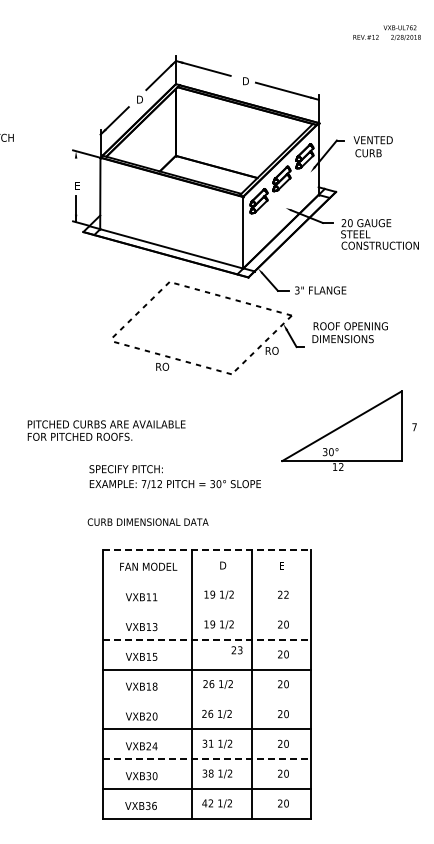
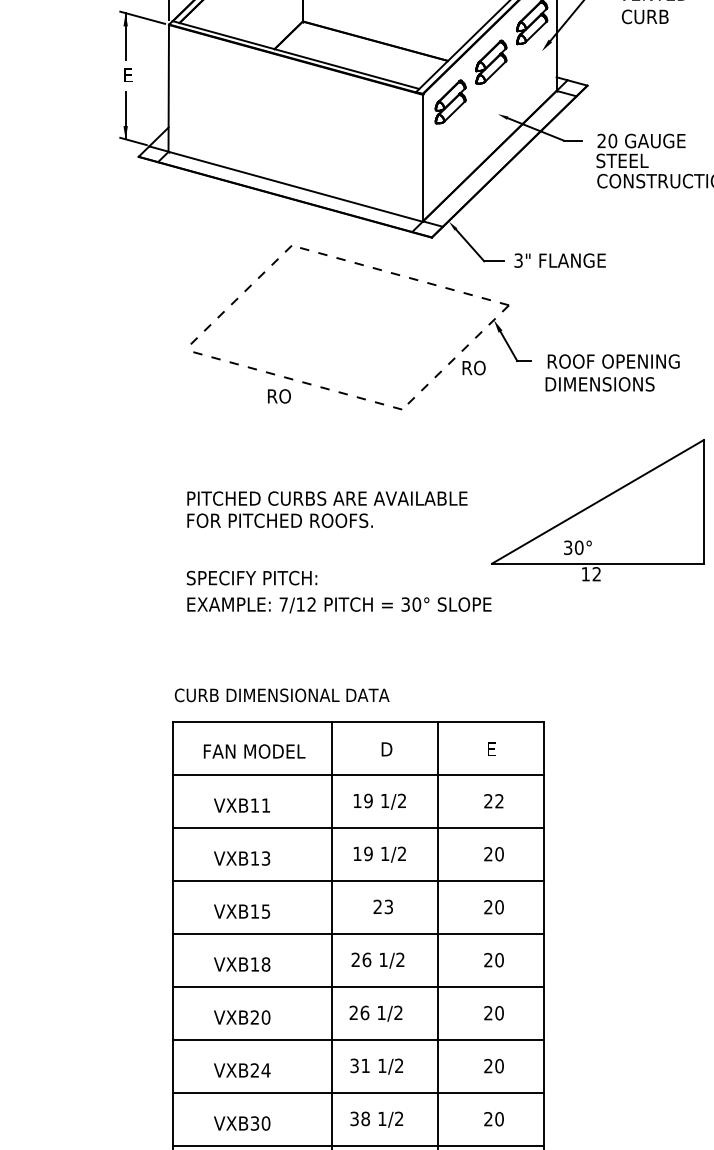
line: (76, 164) -> (126, 36), added
text: (349, 332) -> (611, 372), moved
text: (106, 430) -> (327, 509), moved
text: (174, 476) -> (337, 591), moved
text: (147, 521) -> (280, 694), moved
line: (207, 550) -> (359, 722), dashed -> solid
line: (206, 580) -> (357, 775), added
line: (206, 609) -> (357, 827), added
line: (207, 639) -> (359, 880), dashed -> solid
text: (236, 650) -> (382, 907), moved
line: (206, 699) -> (357, 987), added
line: (207, 759) -> (359, 1093), dashed -> solid

